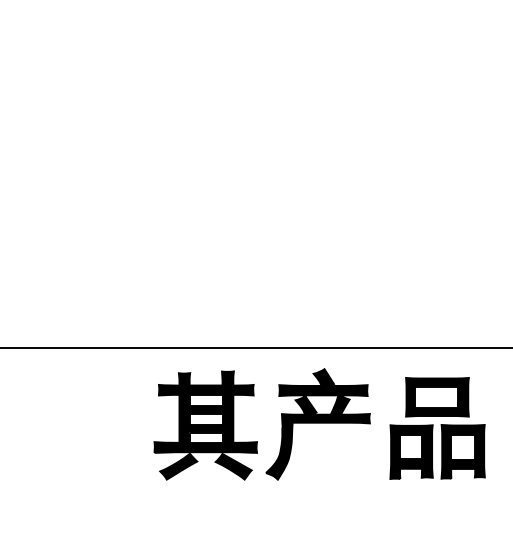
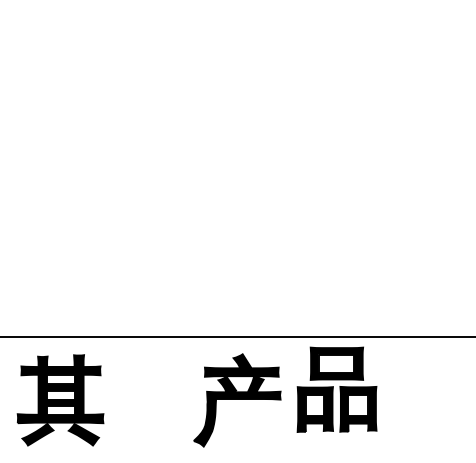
part: (205, 425) -> (60, 400), moved
part: (436, 428) -> (336, 389), moved

